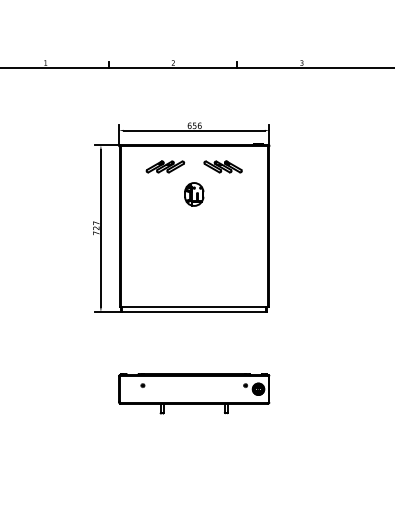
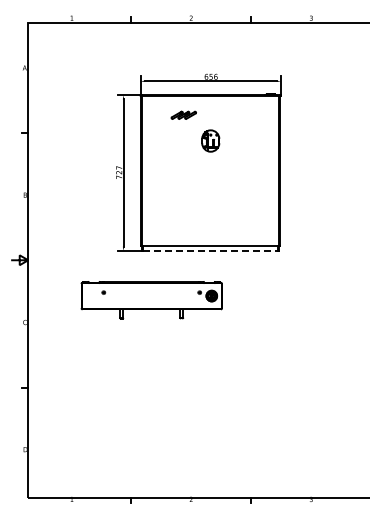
part: (165, 167) -> (183, 115), size x0.7
part: (222, 167) -> (237, 115), removed
line: (195, 311) -> (211, 250), solid -> dashed
part: (194, 394) -> (151, 300), moved

